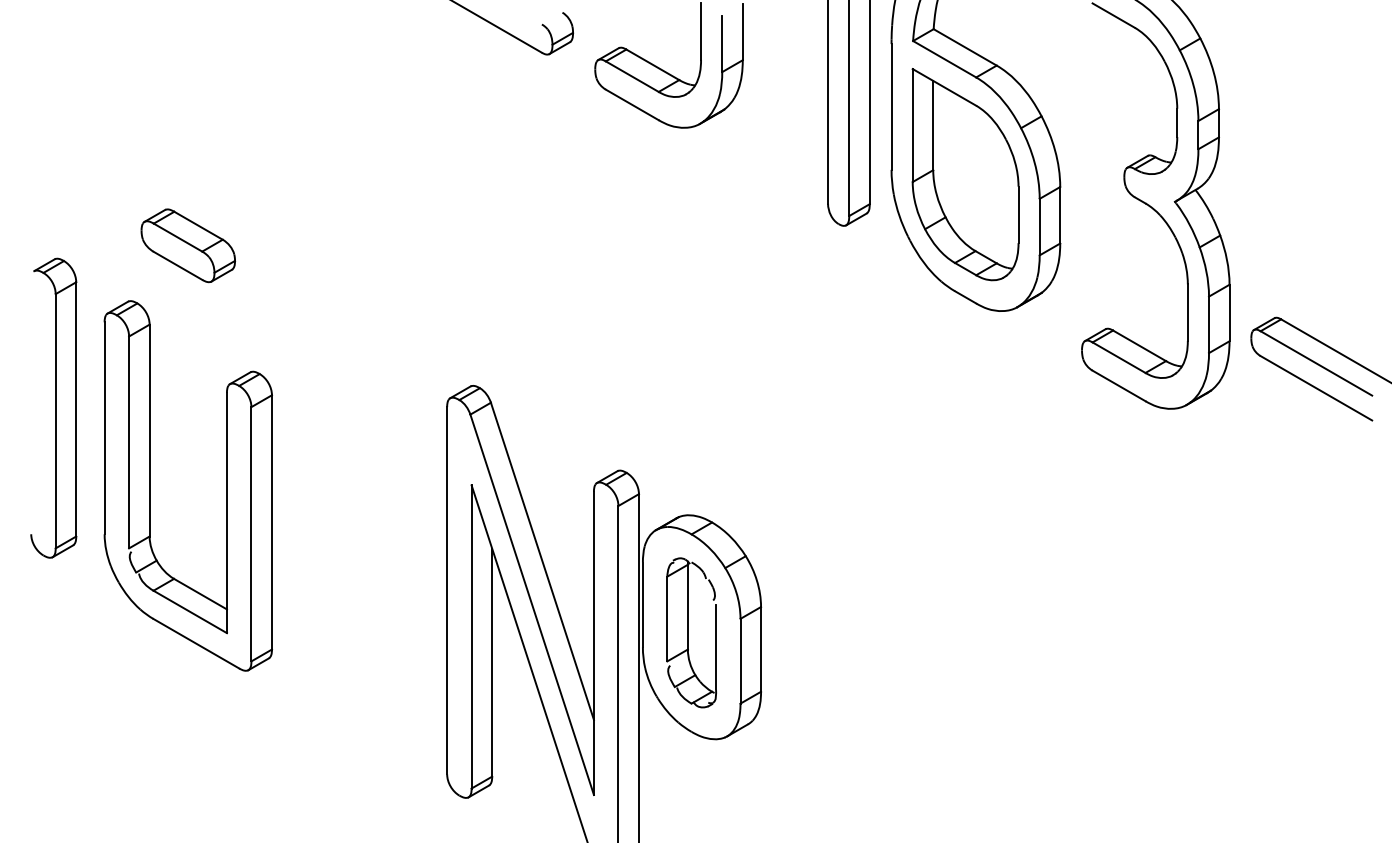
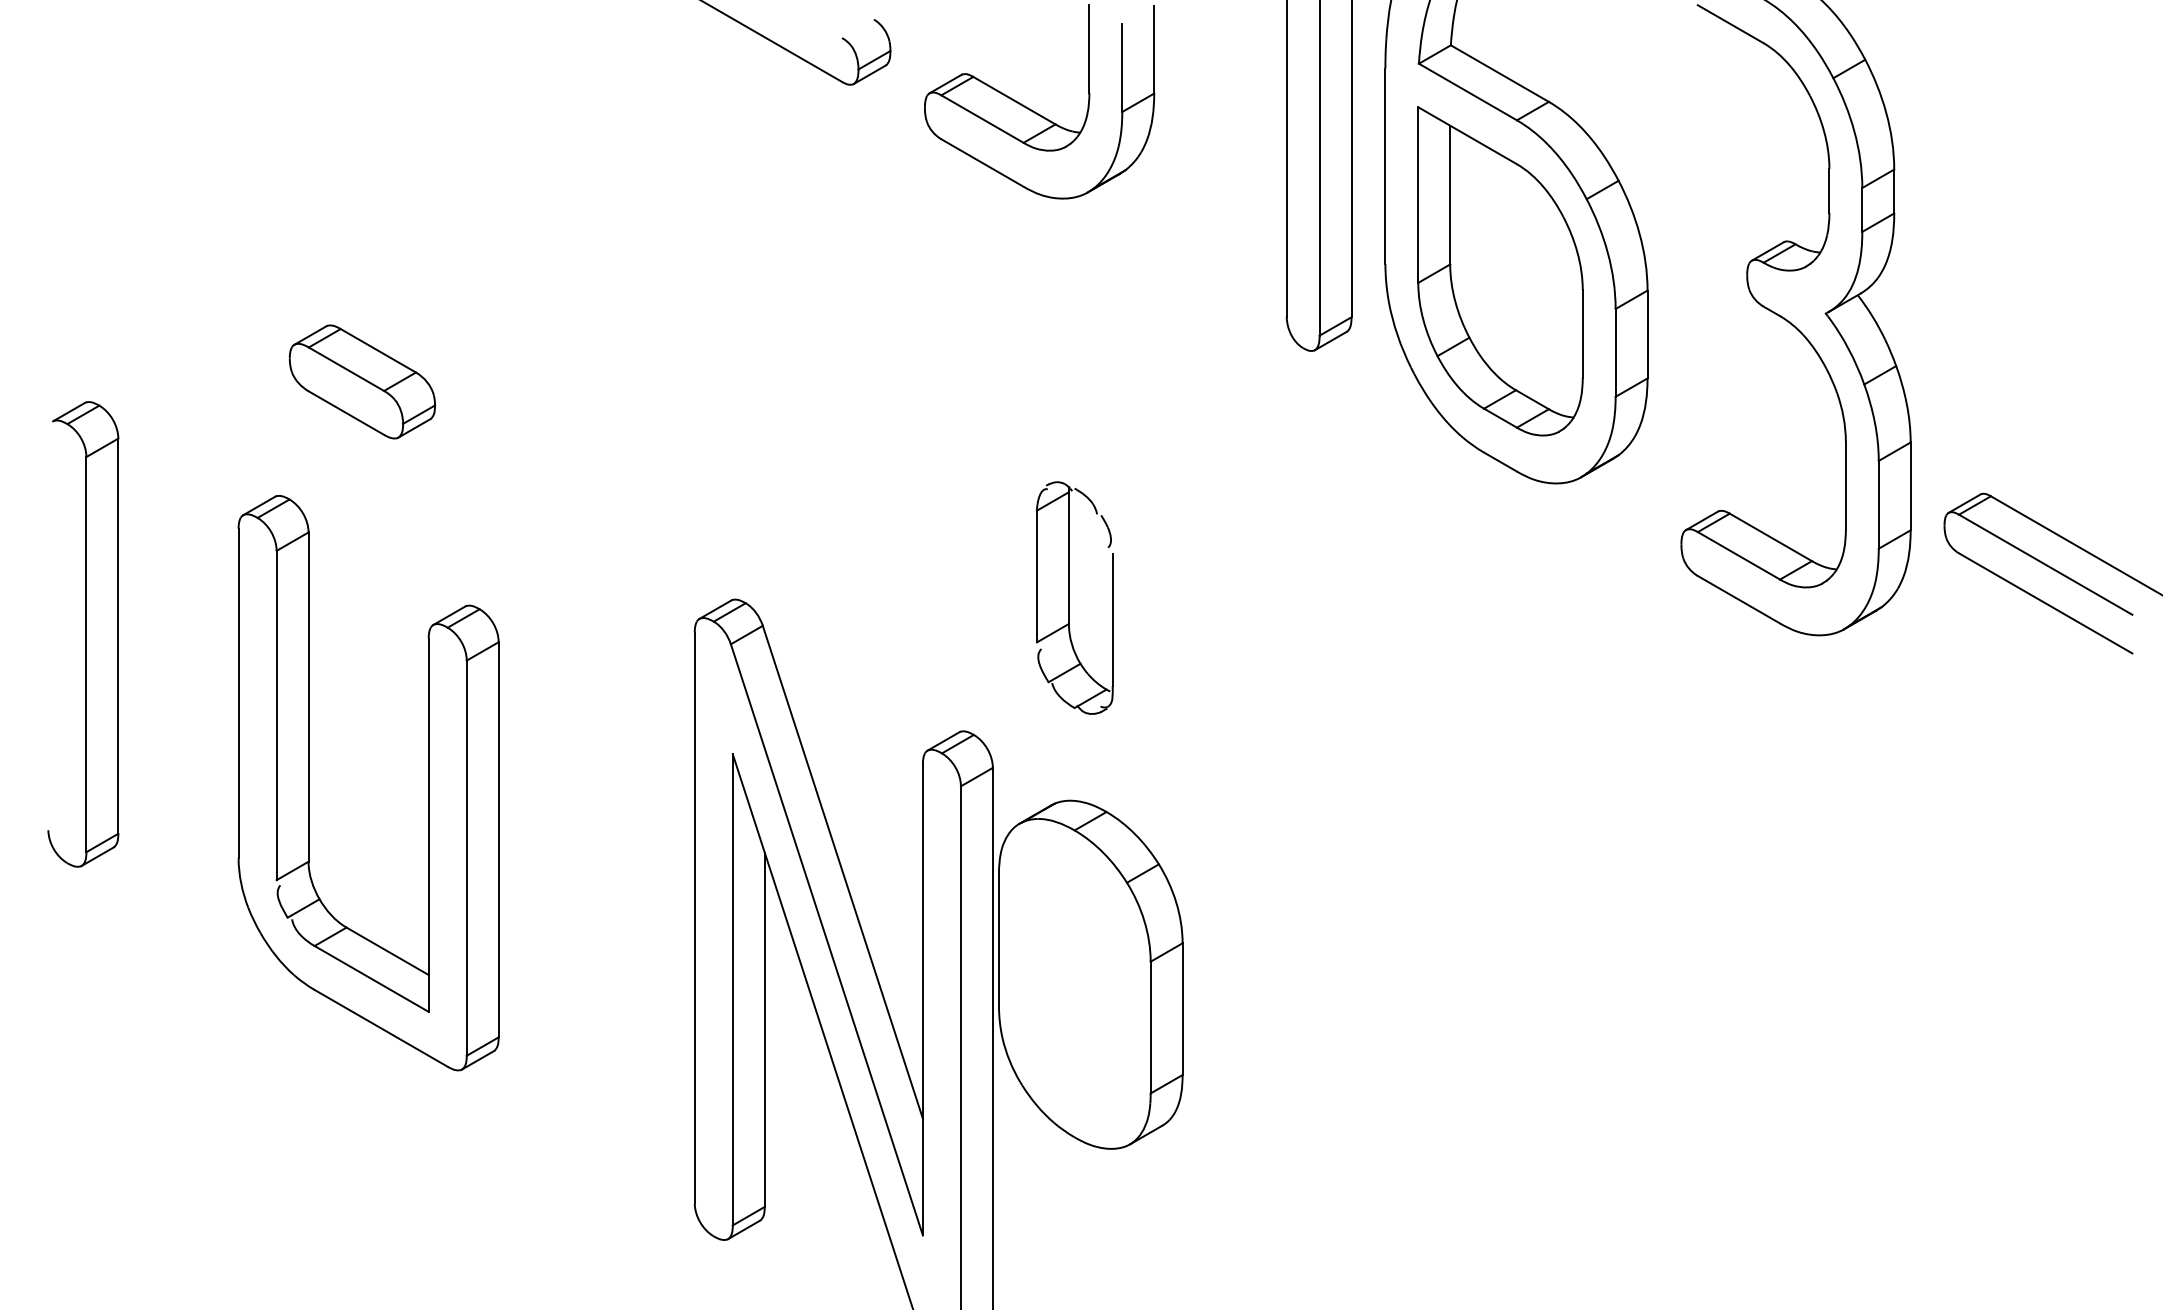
part: (187, 245) -> (361, 381), moved
part: (150, 485) -> (309, 782), moved
part: (691, 632) -> (1074, 597), moved

